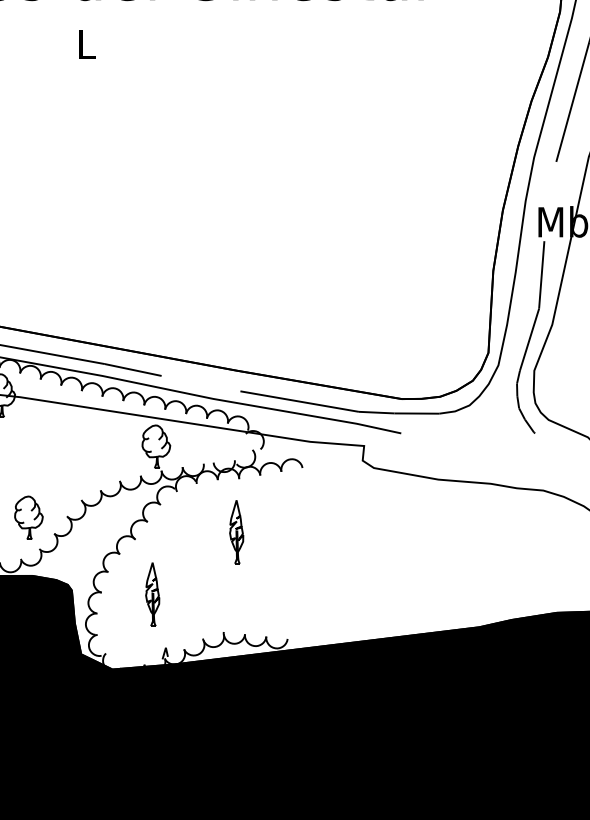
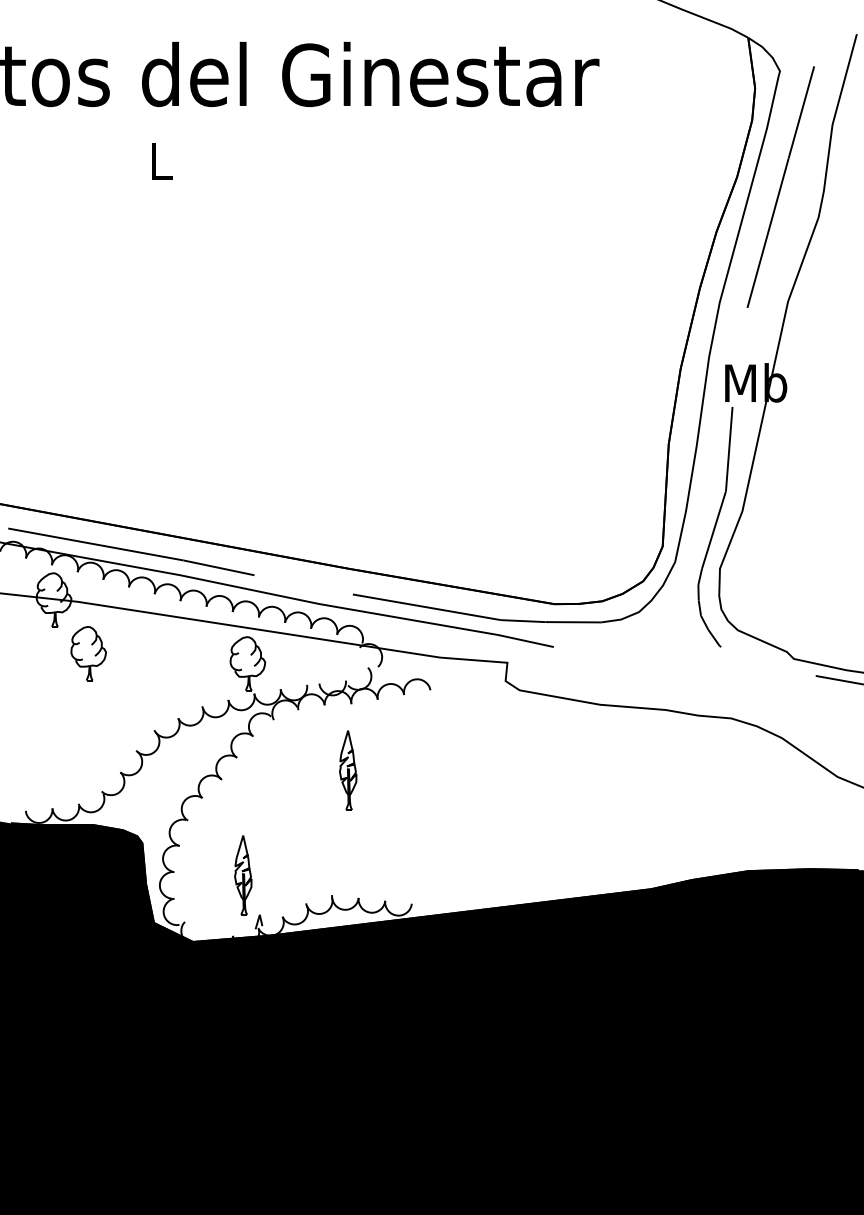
part: (28, 517) -> (88, 653), moved
part: (152, 594) -> (243, 875), moved

